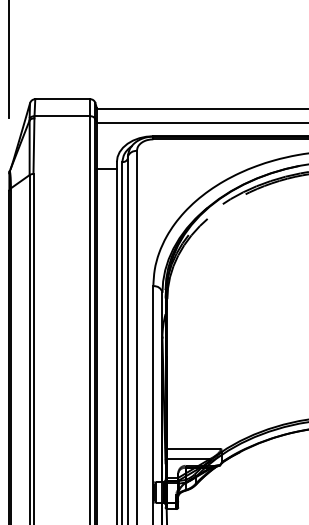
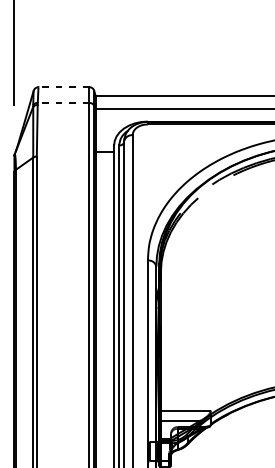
line: (62, 99) -> (63, 87), solid -> dashed
line: (62, 116) -> (63, 103), solid -> dashed

